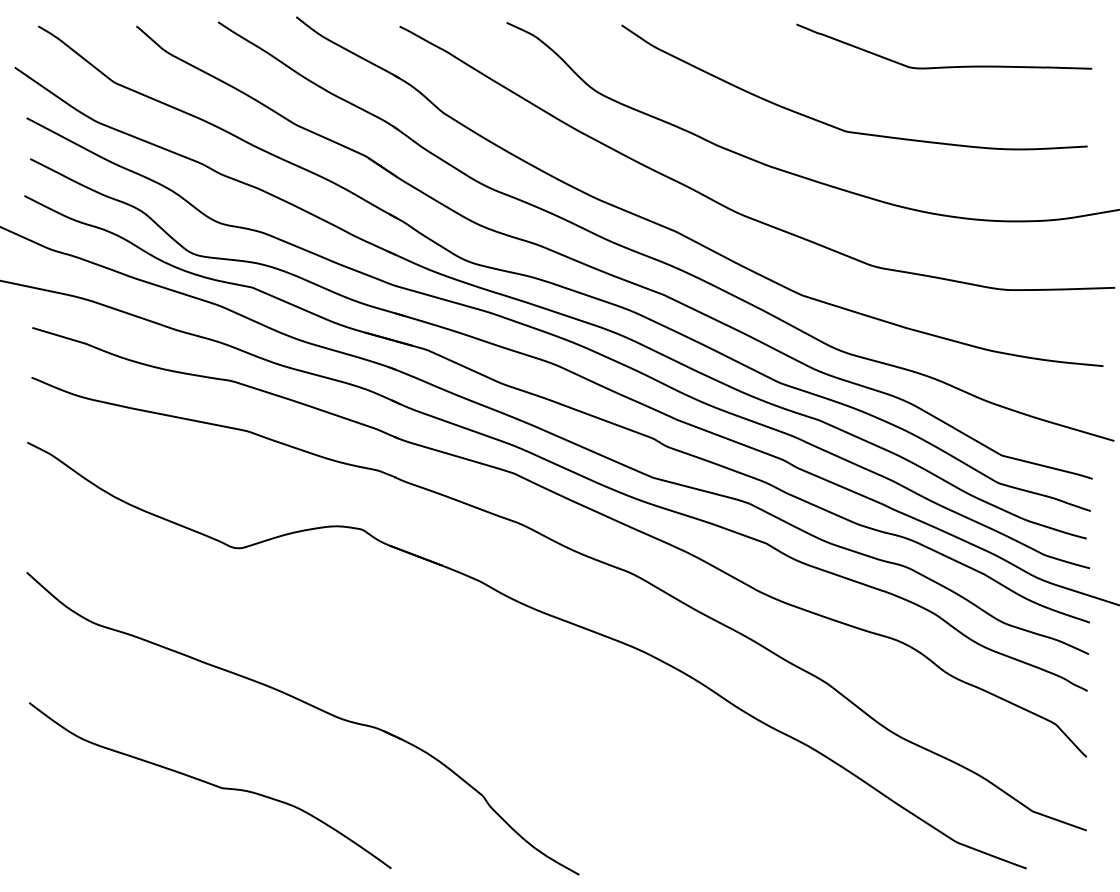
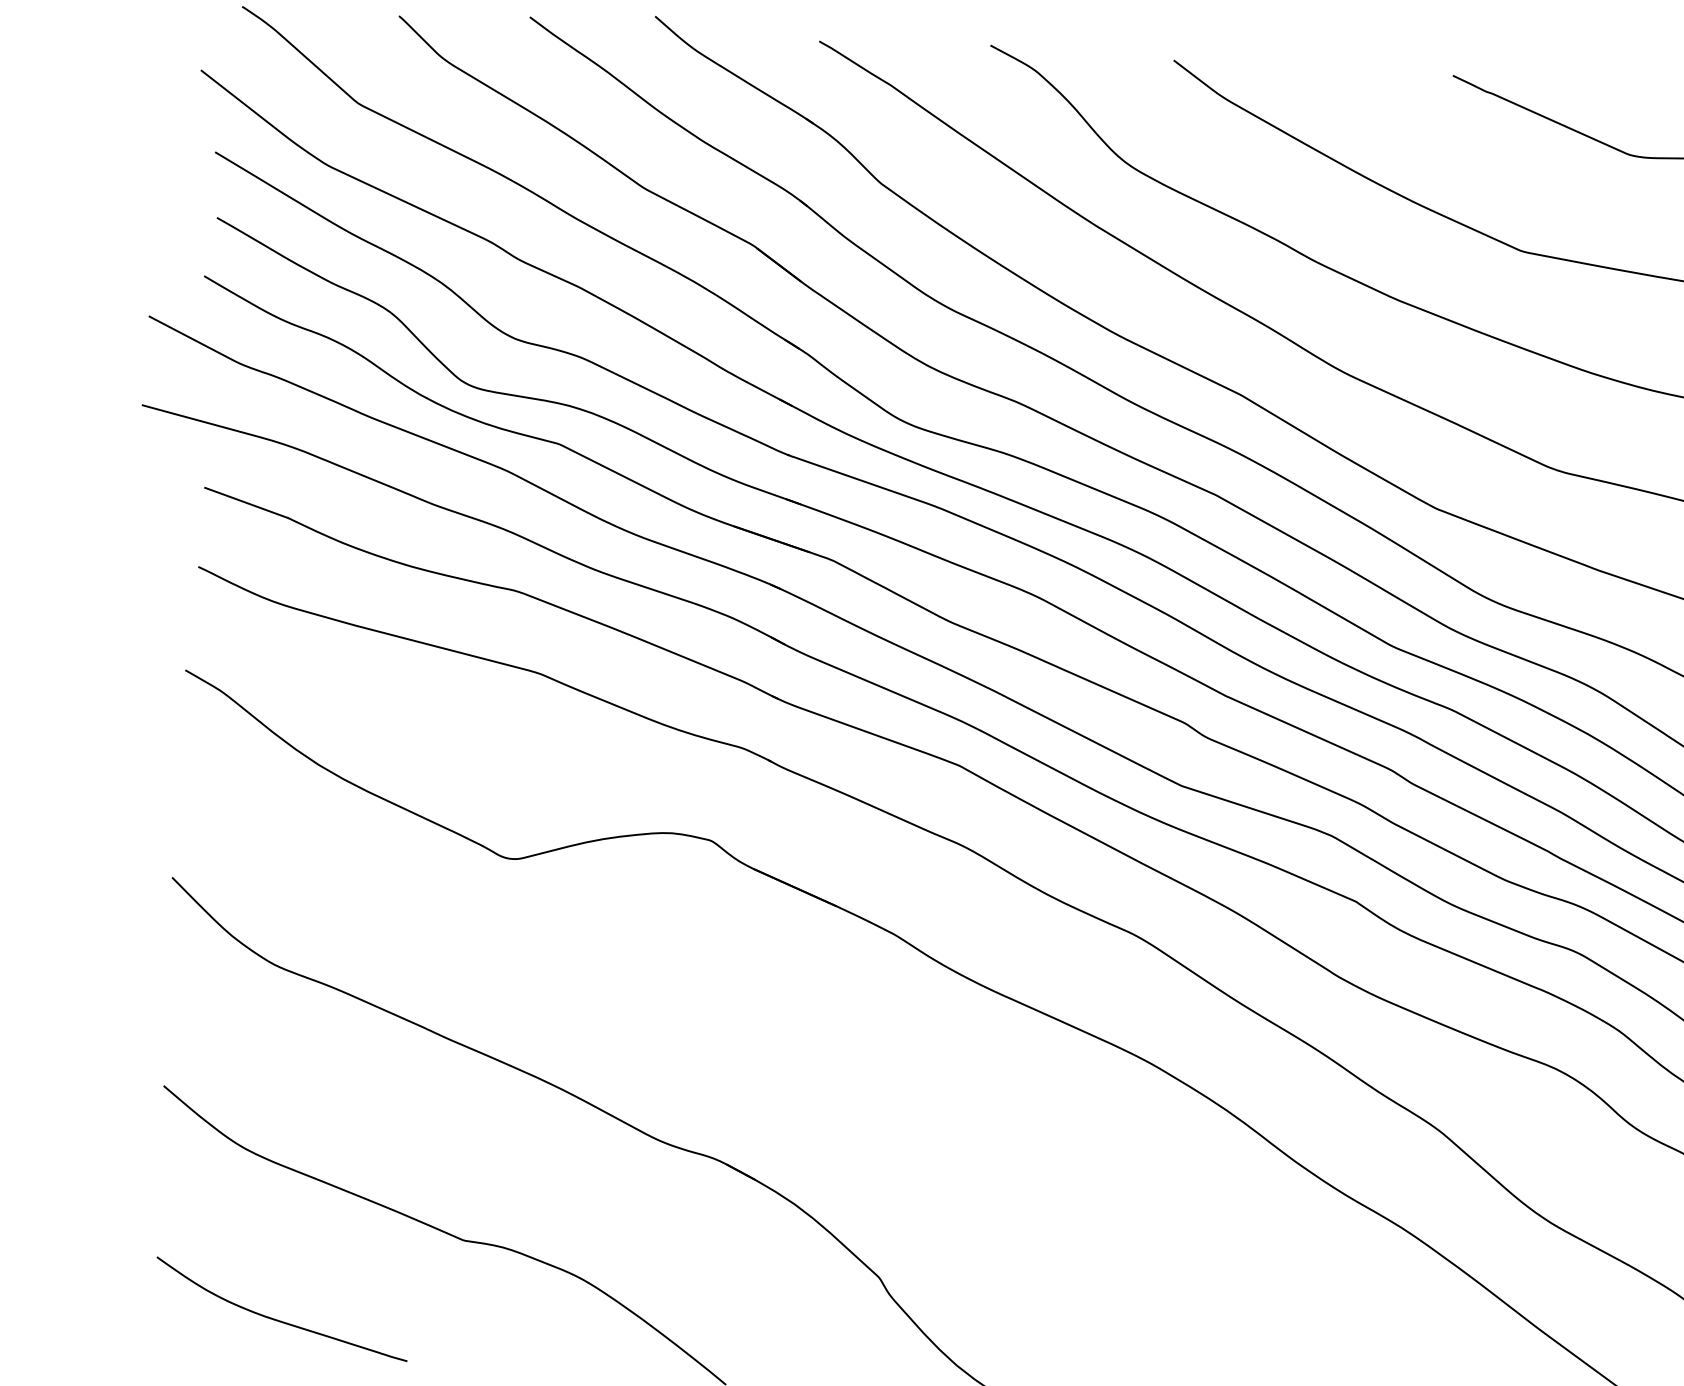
curve: (111, 844) -> (281, 1319), added

